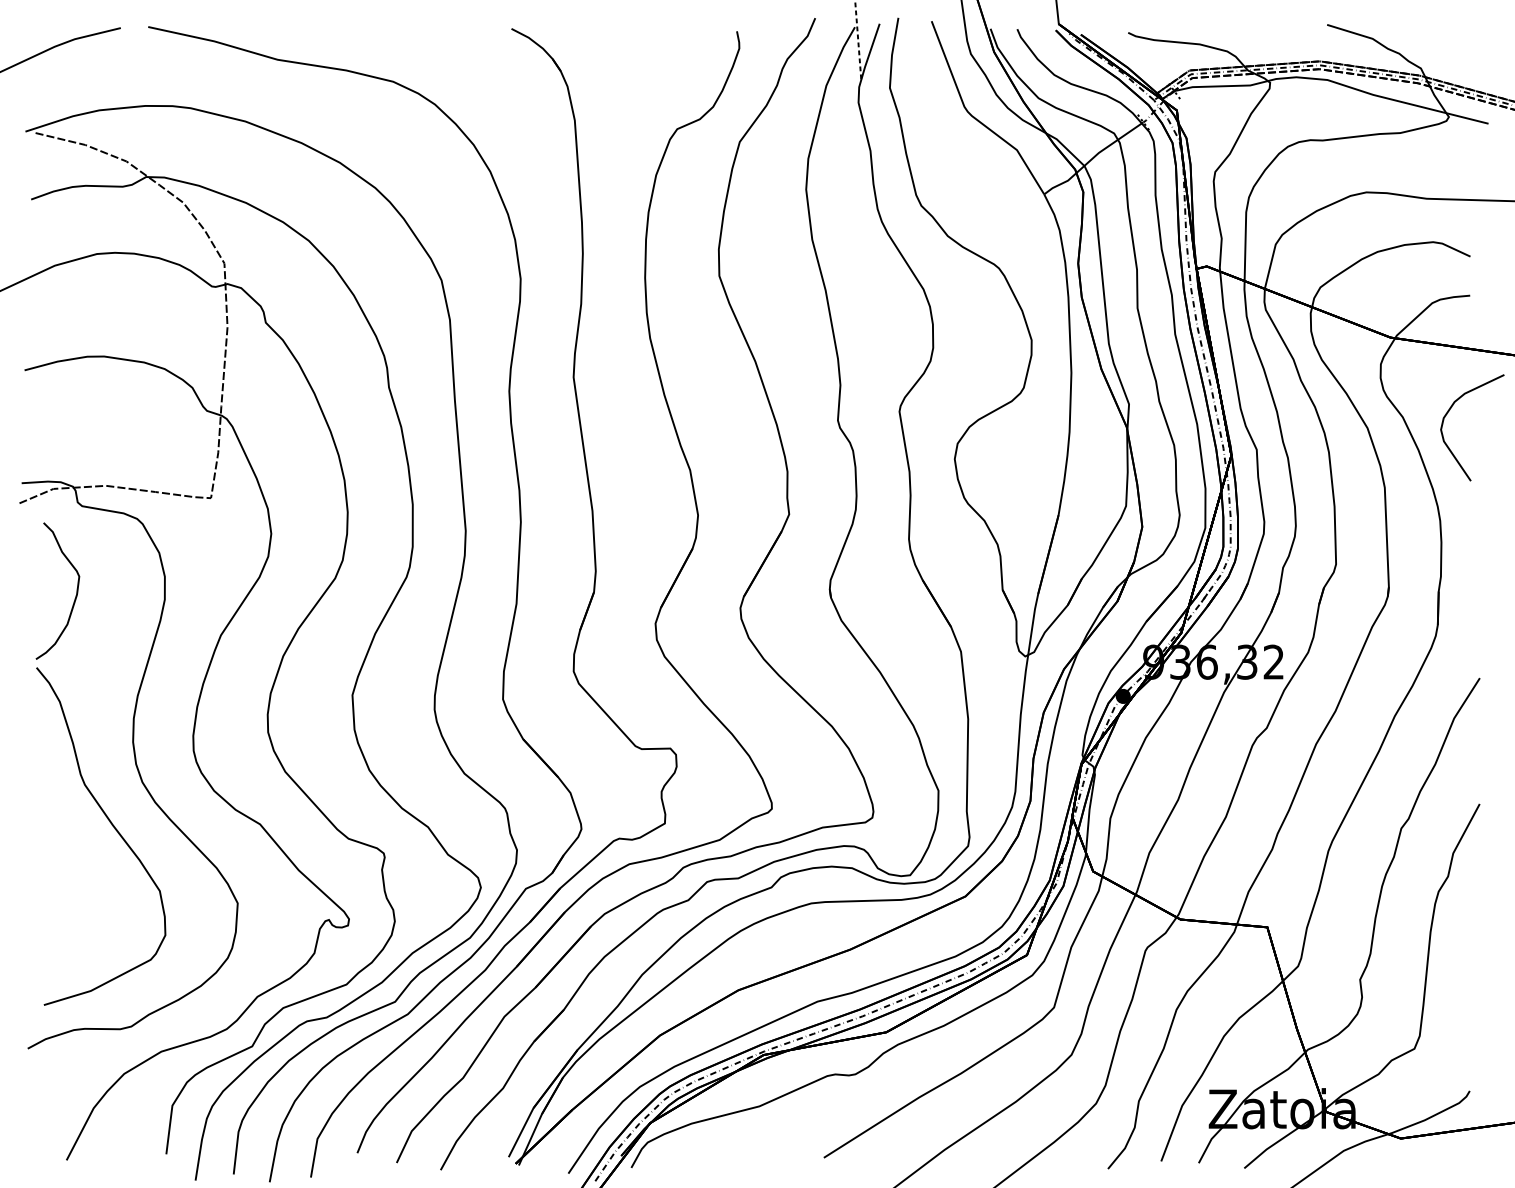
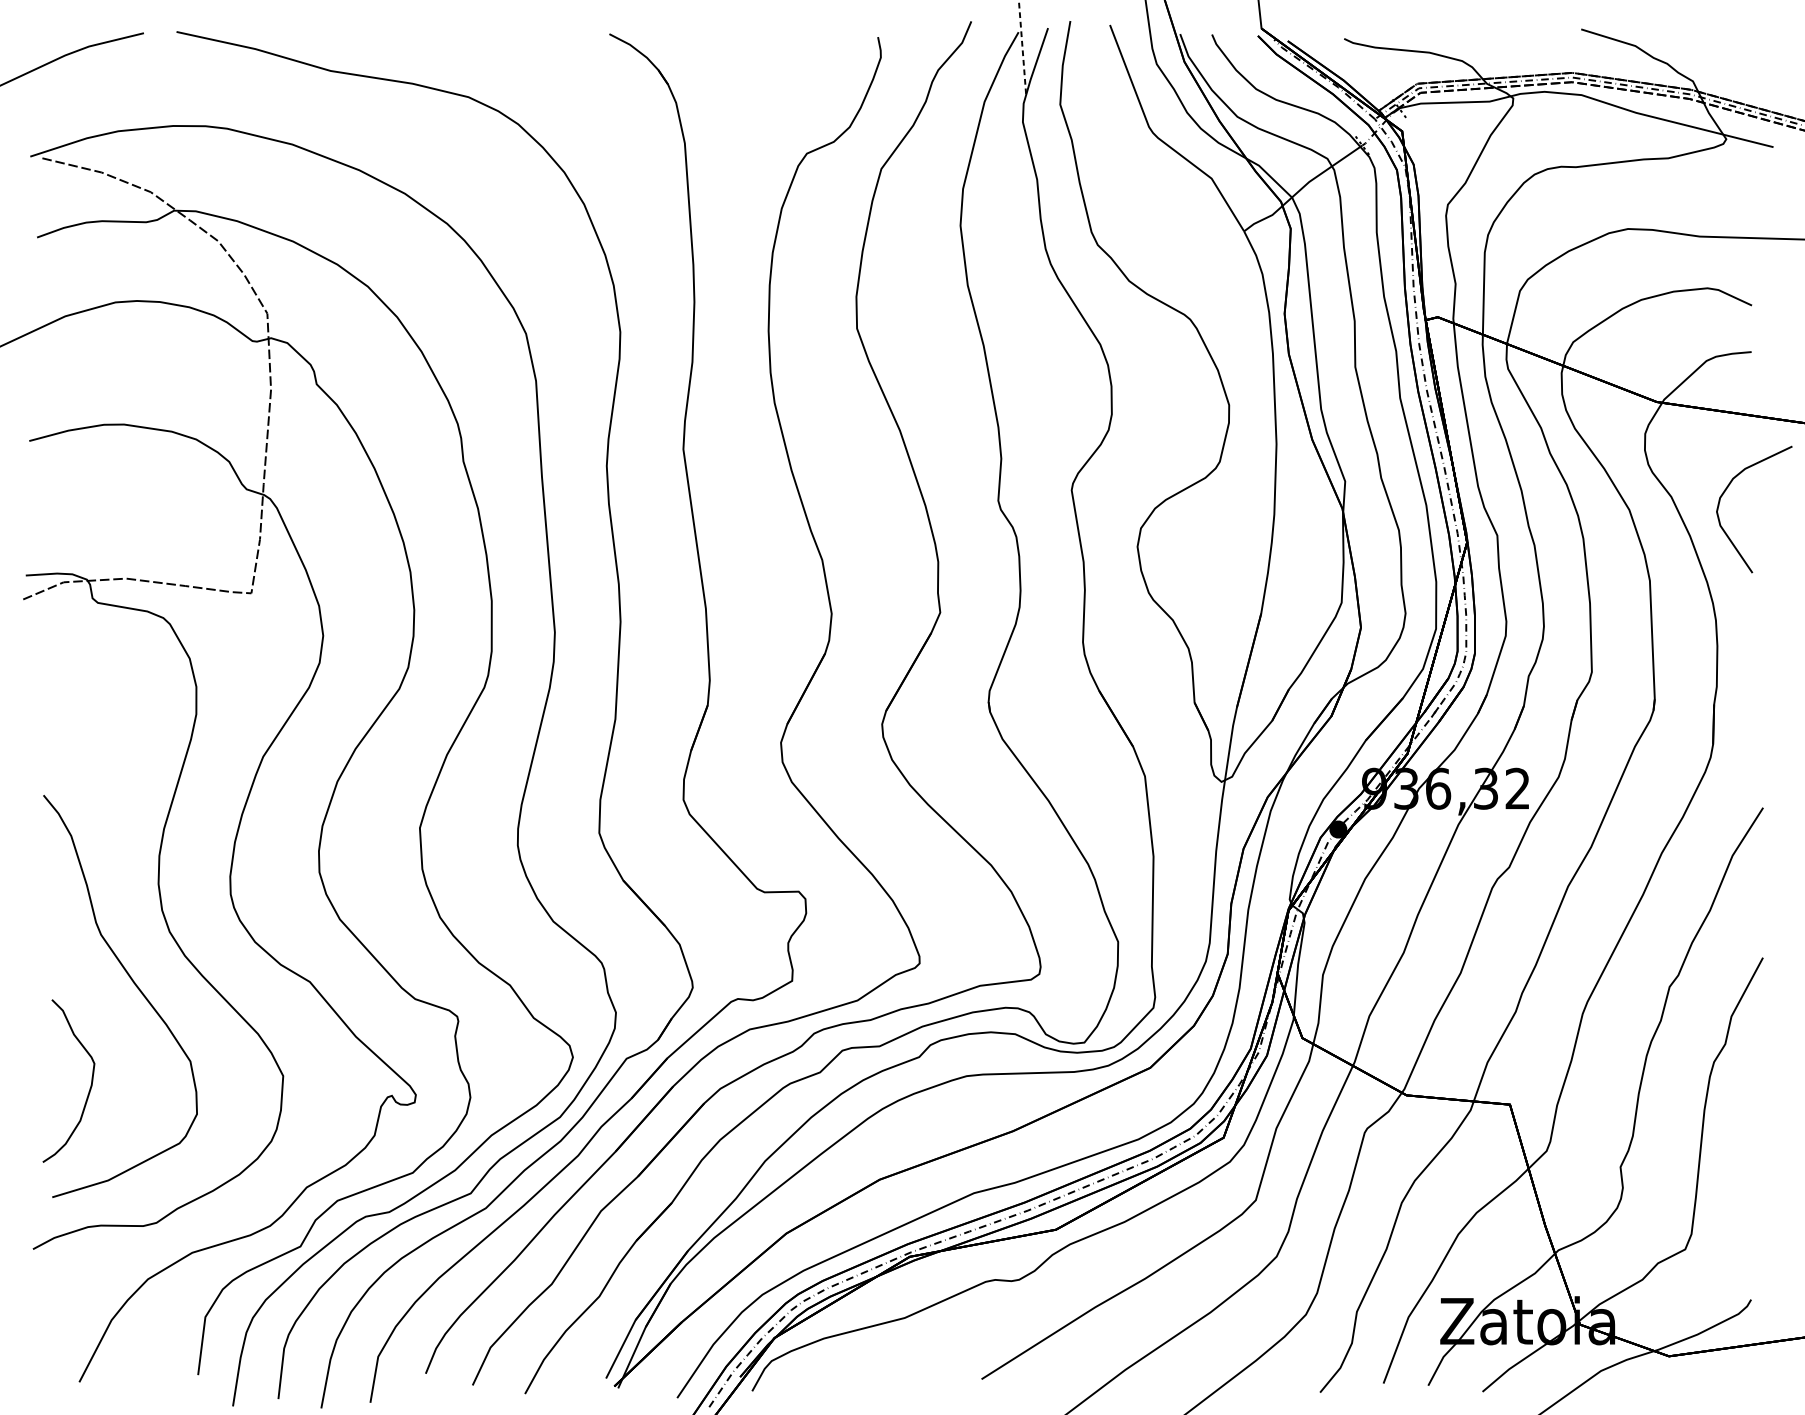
curve: (75, 597) -> (89, 1088), moved

